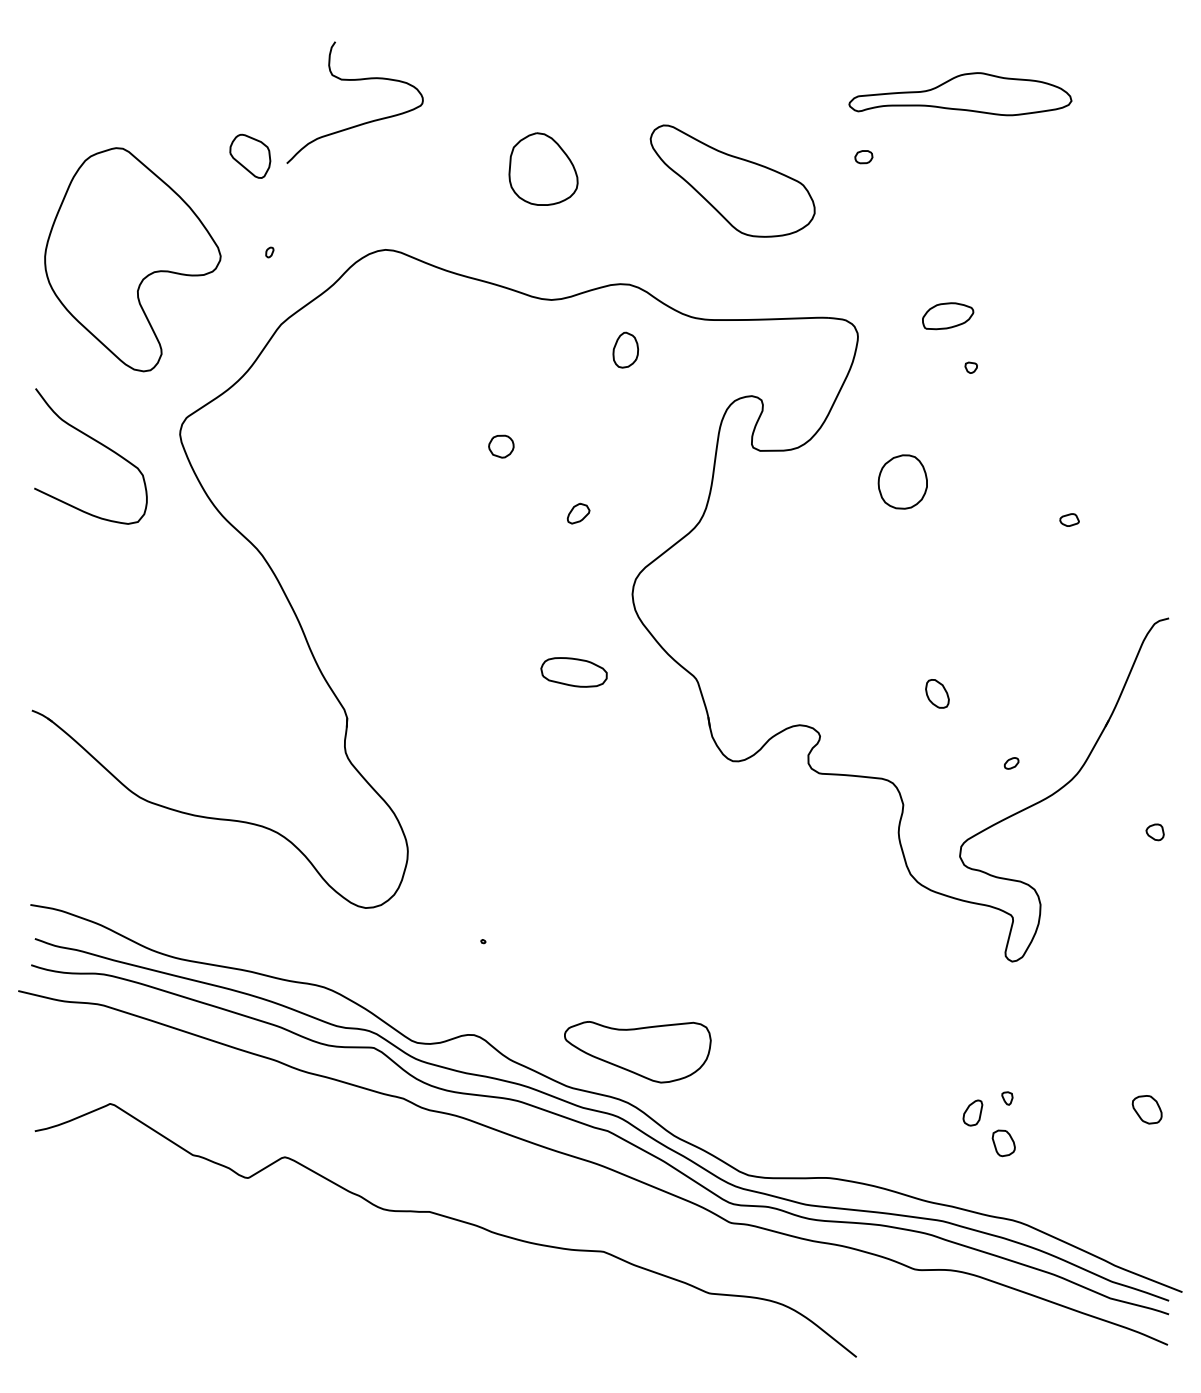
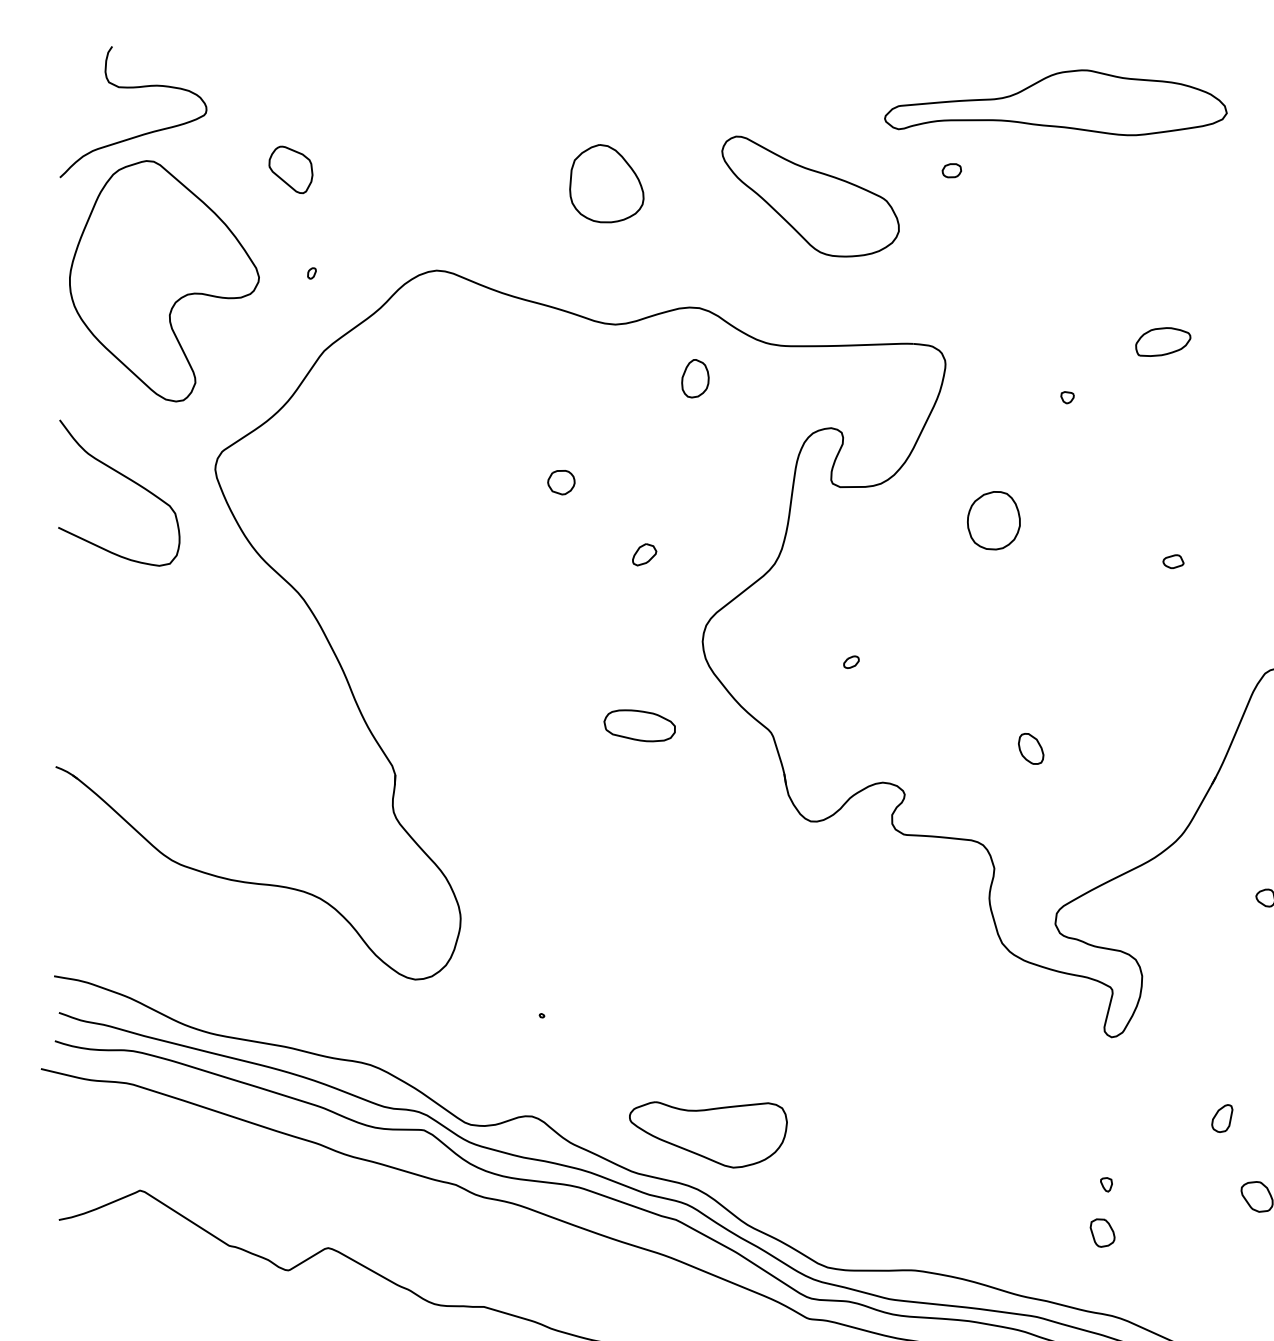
part: (960, 94) -> (1055, 103), size x1.43
curve: (360, 123) -> (139, 134), moved
part: (948, 316) -> (1163, 342), moved
part: (1011, 763) -> (851, 662), moved
part: (972, 1112) -> (1221, 1117), moved

